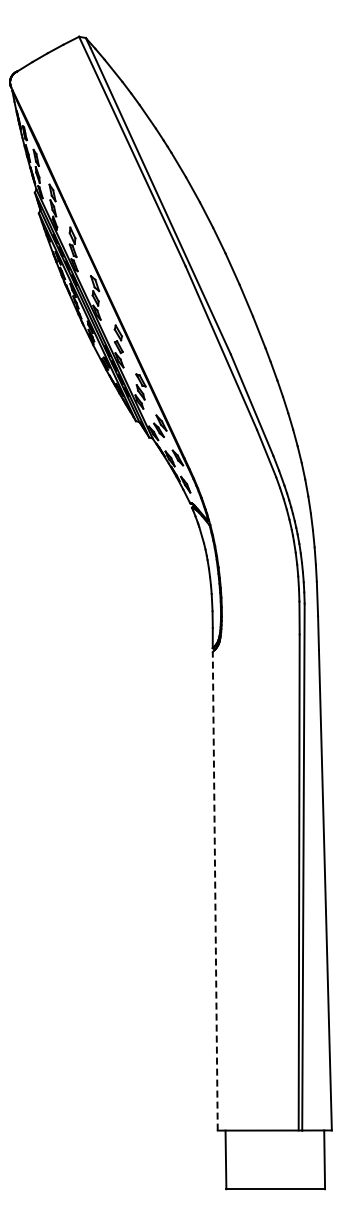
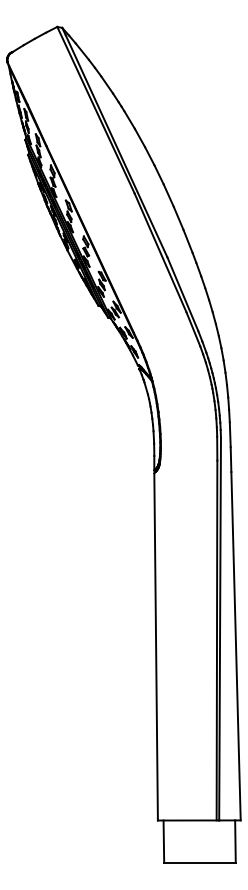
line: (215, 890) -> (156, 646), dashed -> solid

